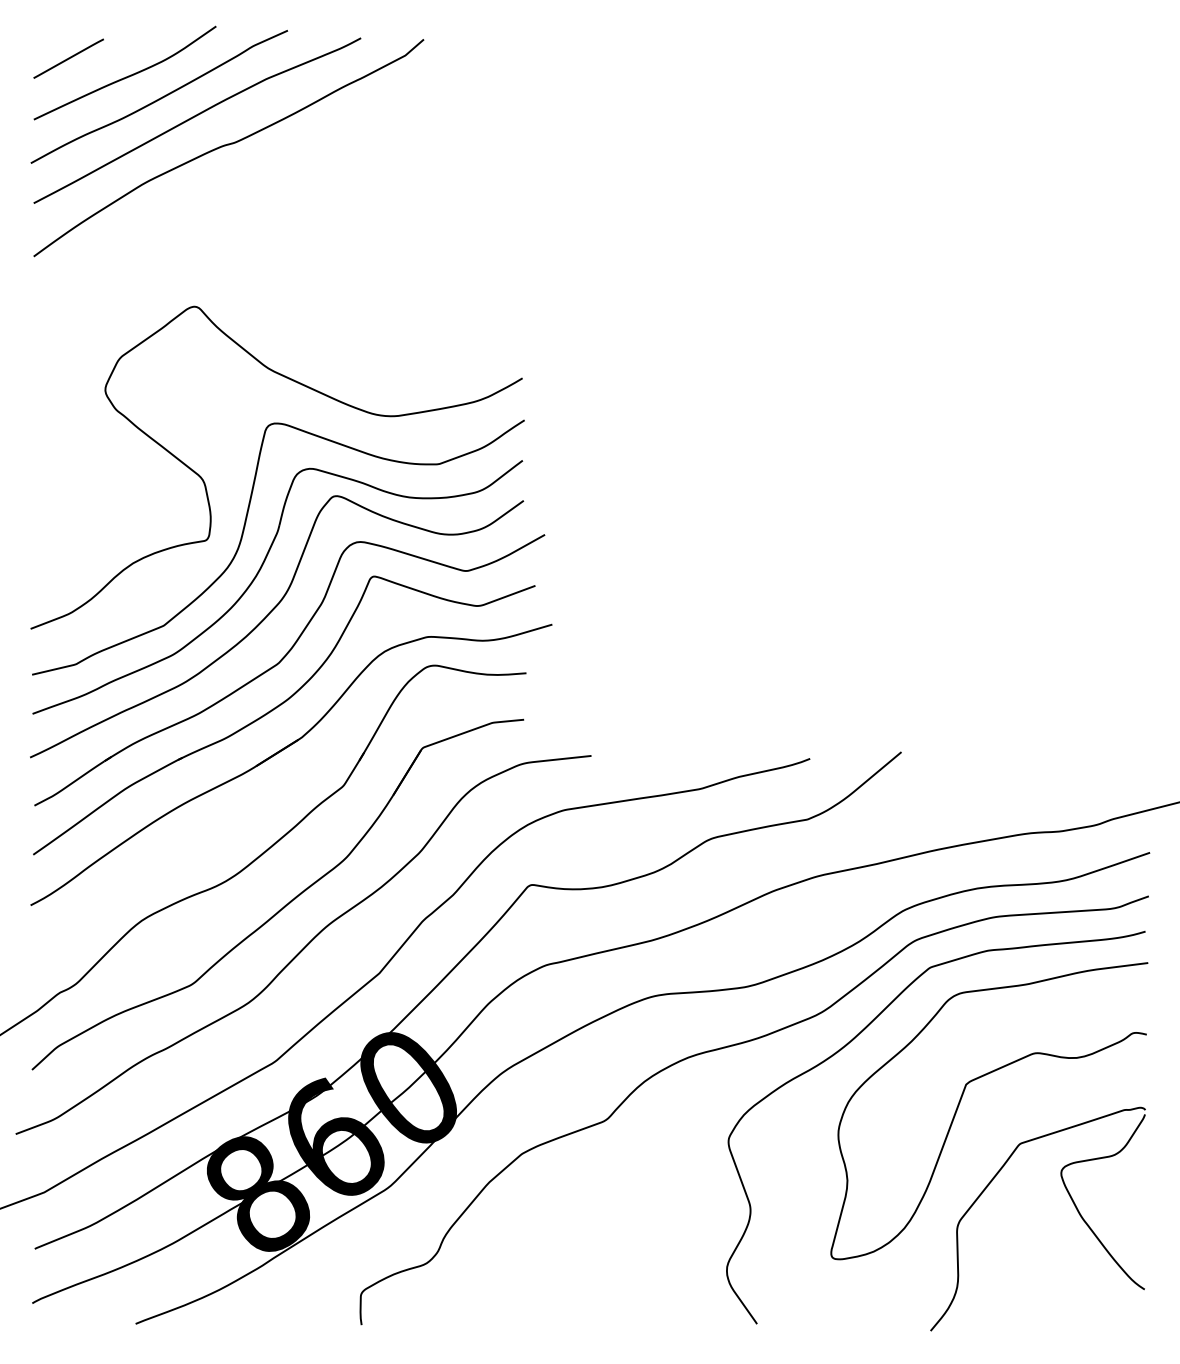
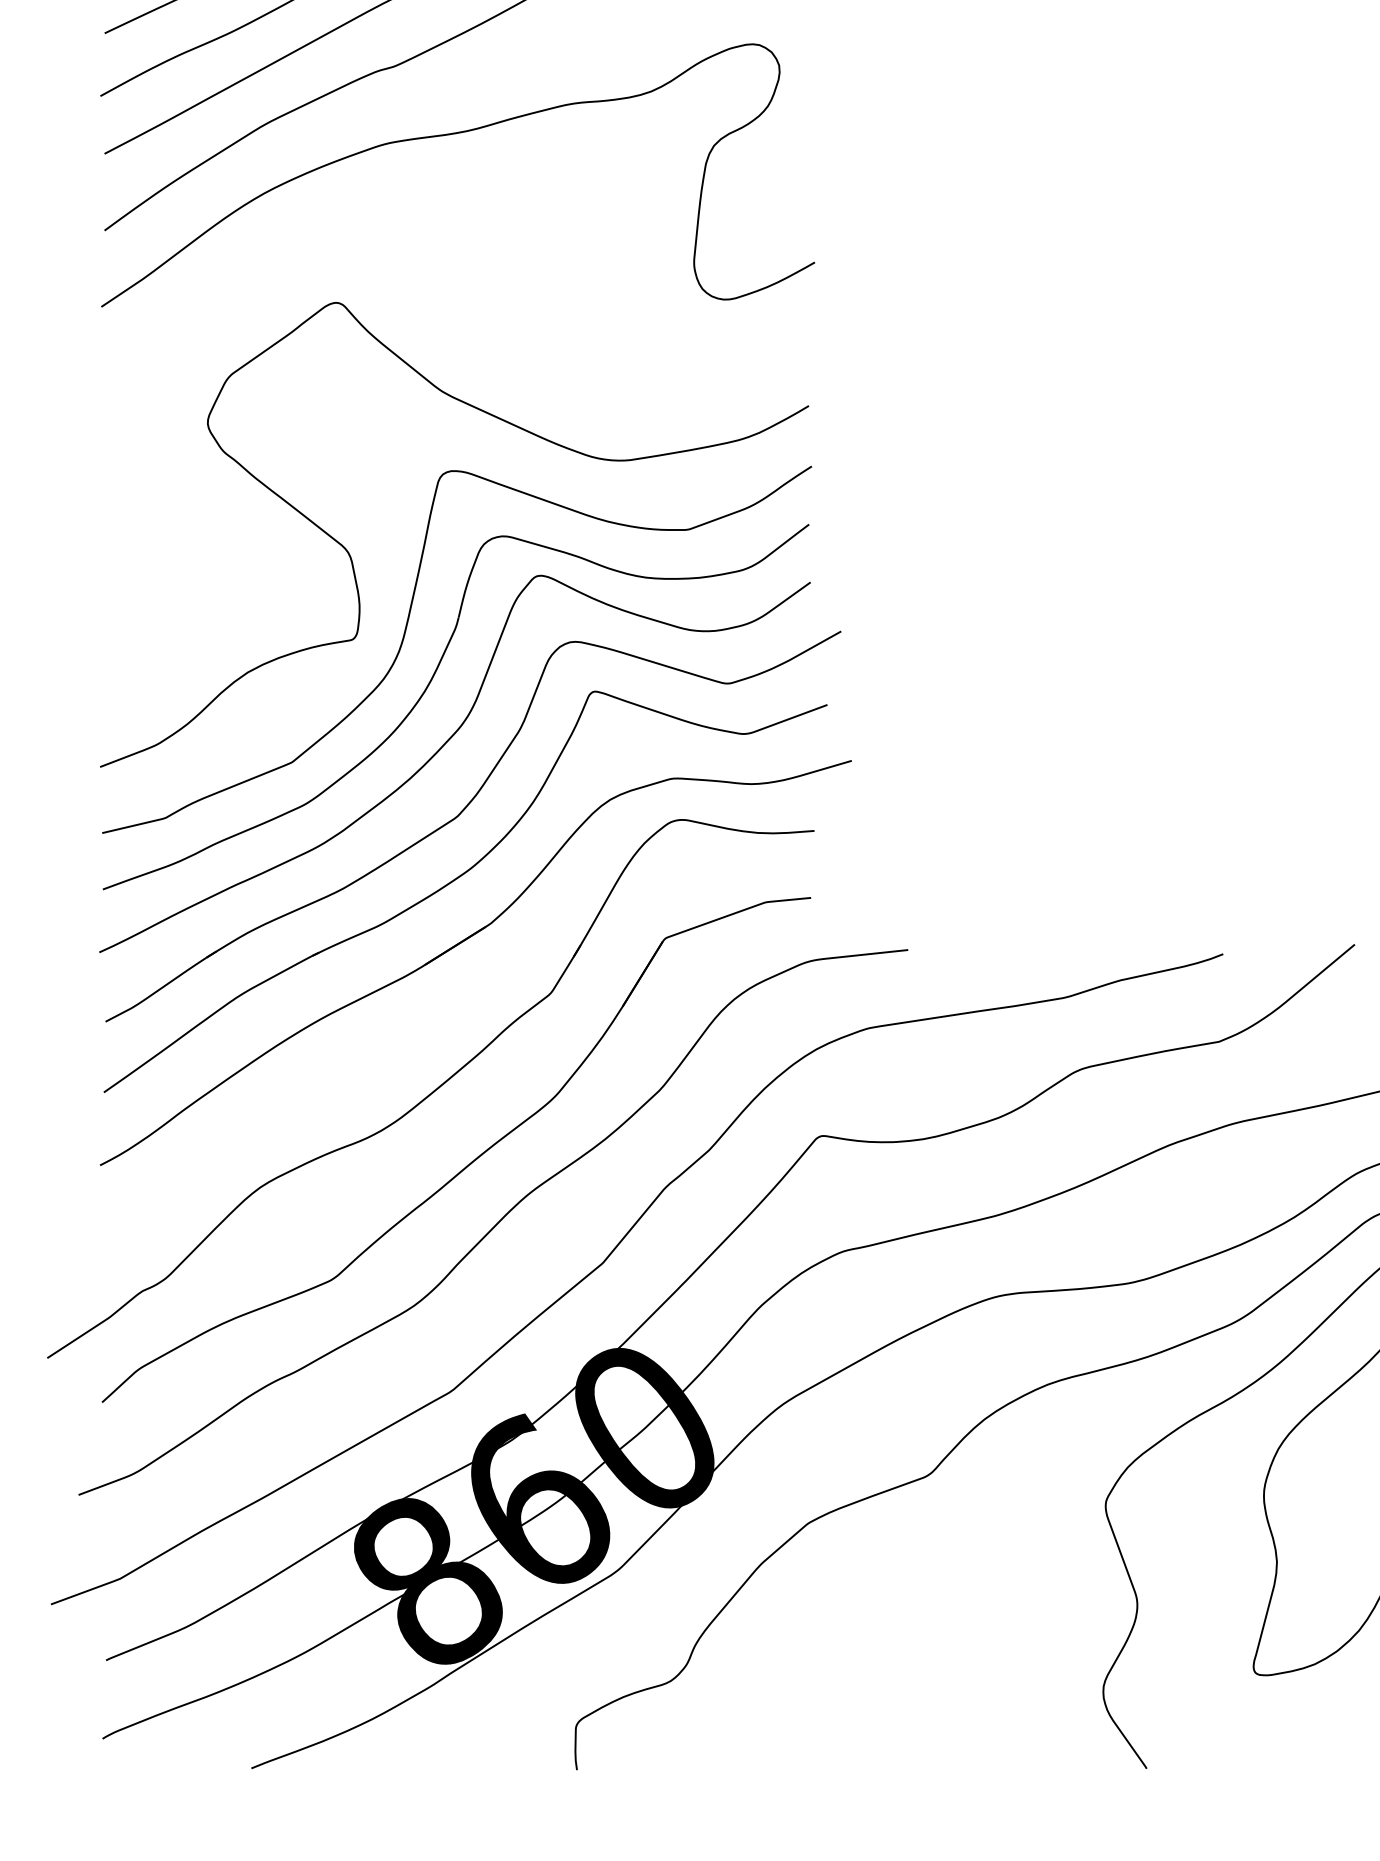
curve: (276, 190) -> (454, 135), added

